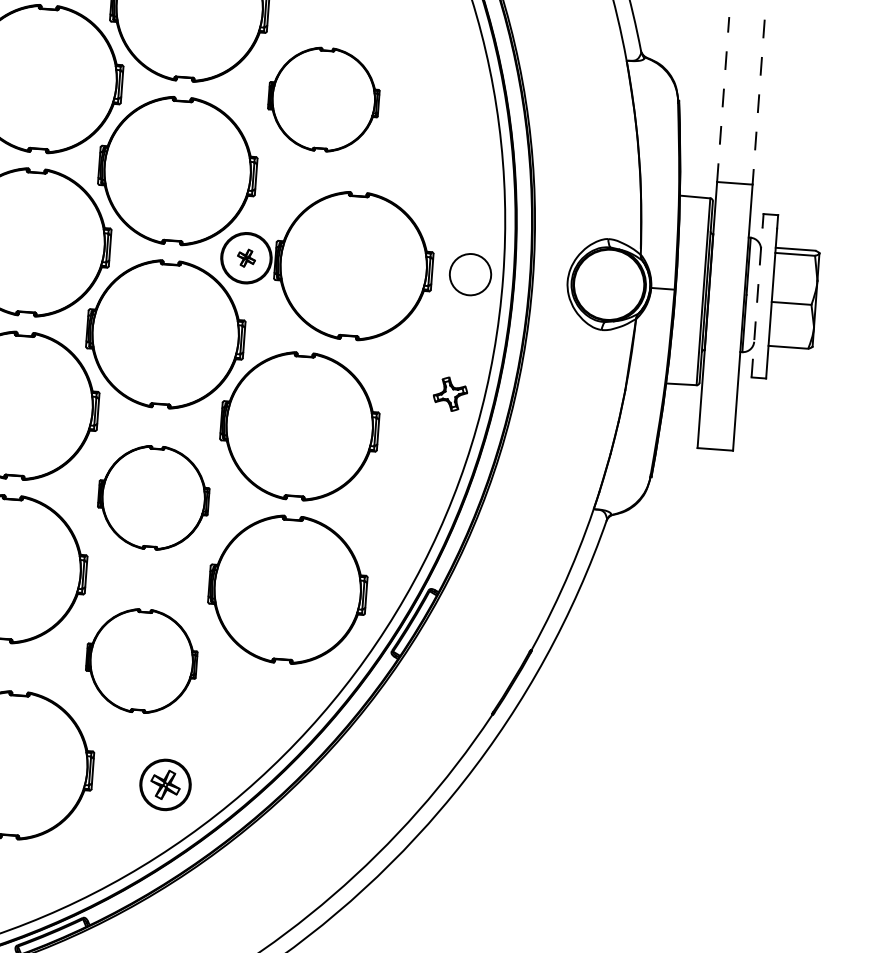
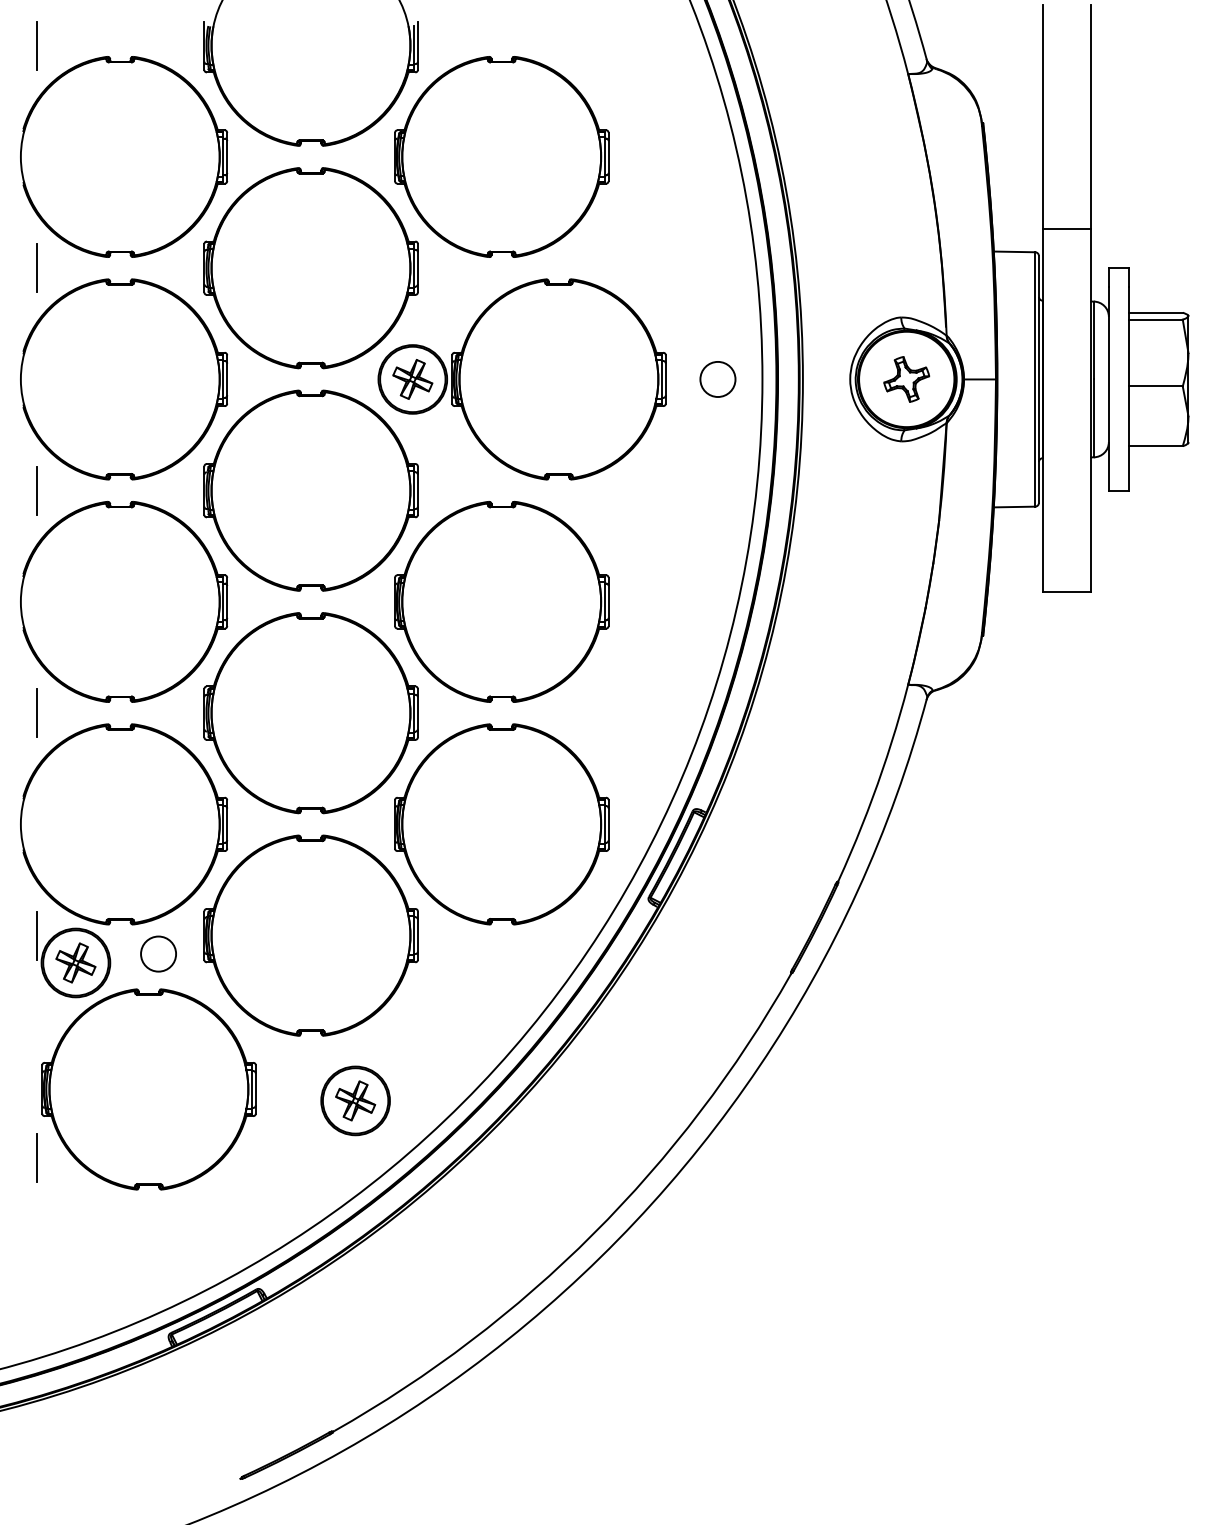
part: (323, 99) -> (501, 156), size x1.43
line: (723, 99) -> (1042, 116), dashed -> solid
line: (758, 102) -> (1091, 117), dashed -> solid
part: (246, 258) -> (412, 379), size x1.67
circle: (470, 273) -> (717, 378), size x0.62
line: (756, 302) -> (1108, 388), dashed -> solid
part: (450, 394) -> (906, 379), moved
part: (153, 498) -> (310, 713), size x1.43
part: (141, 661) -> (310, 935), size x1.43
circle: (28, 666) -> (158, 953), added

